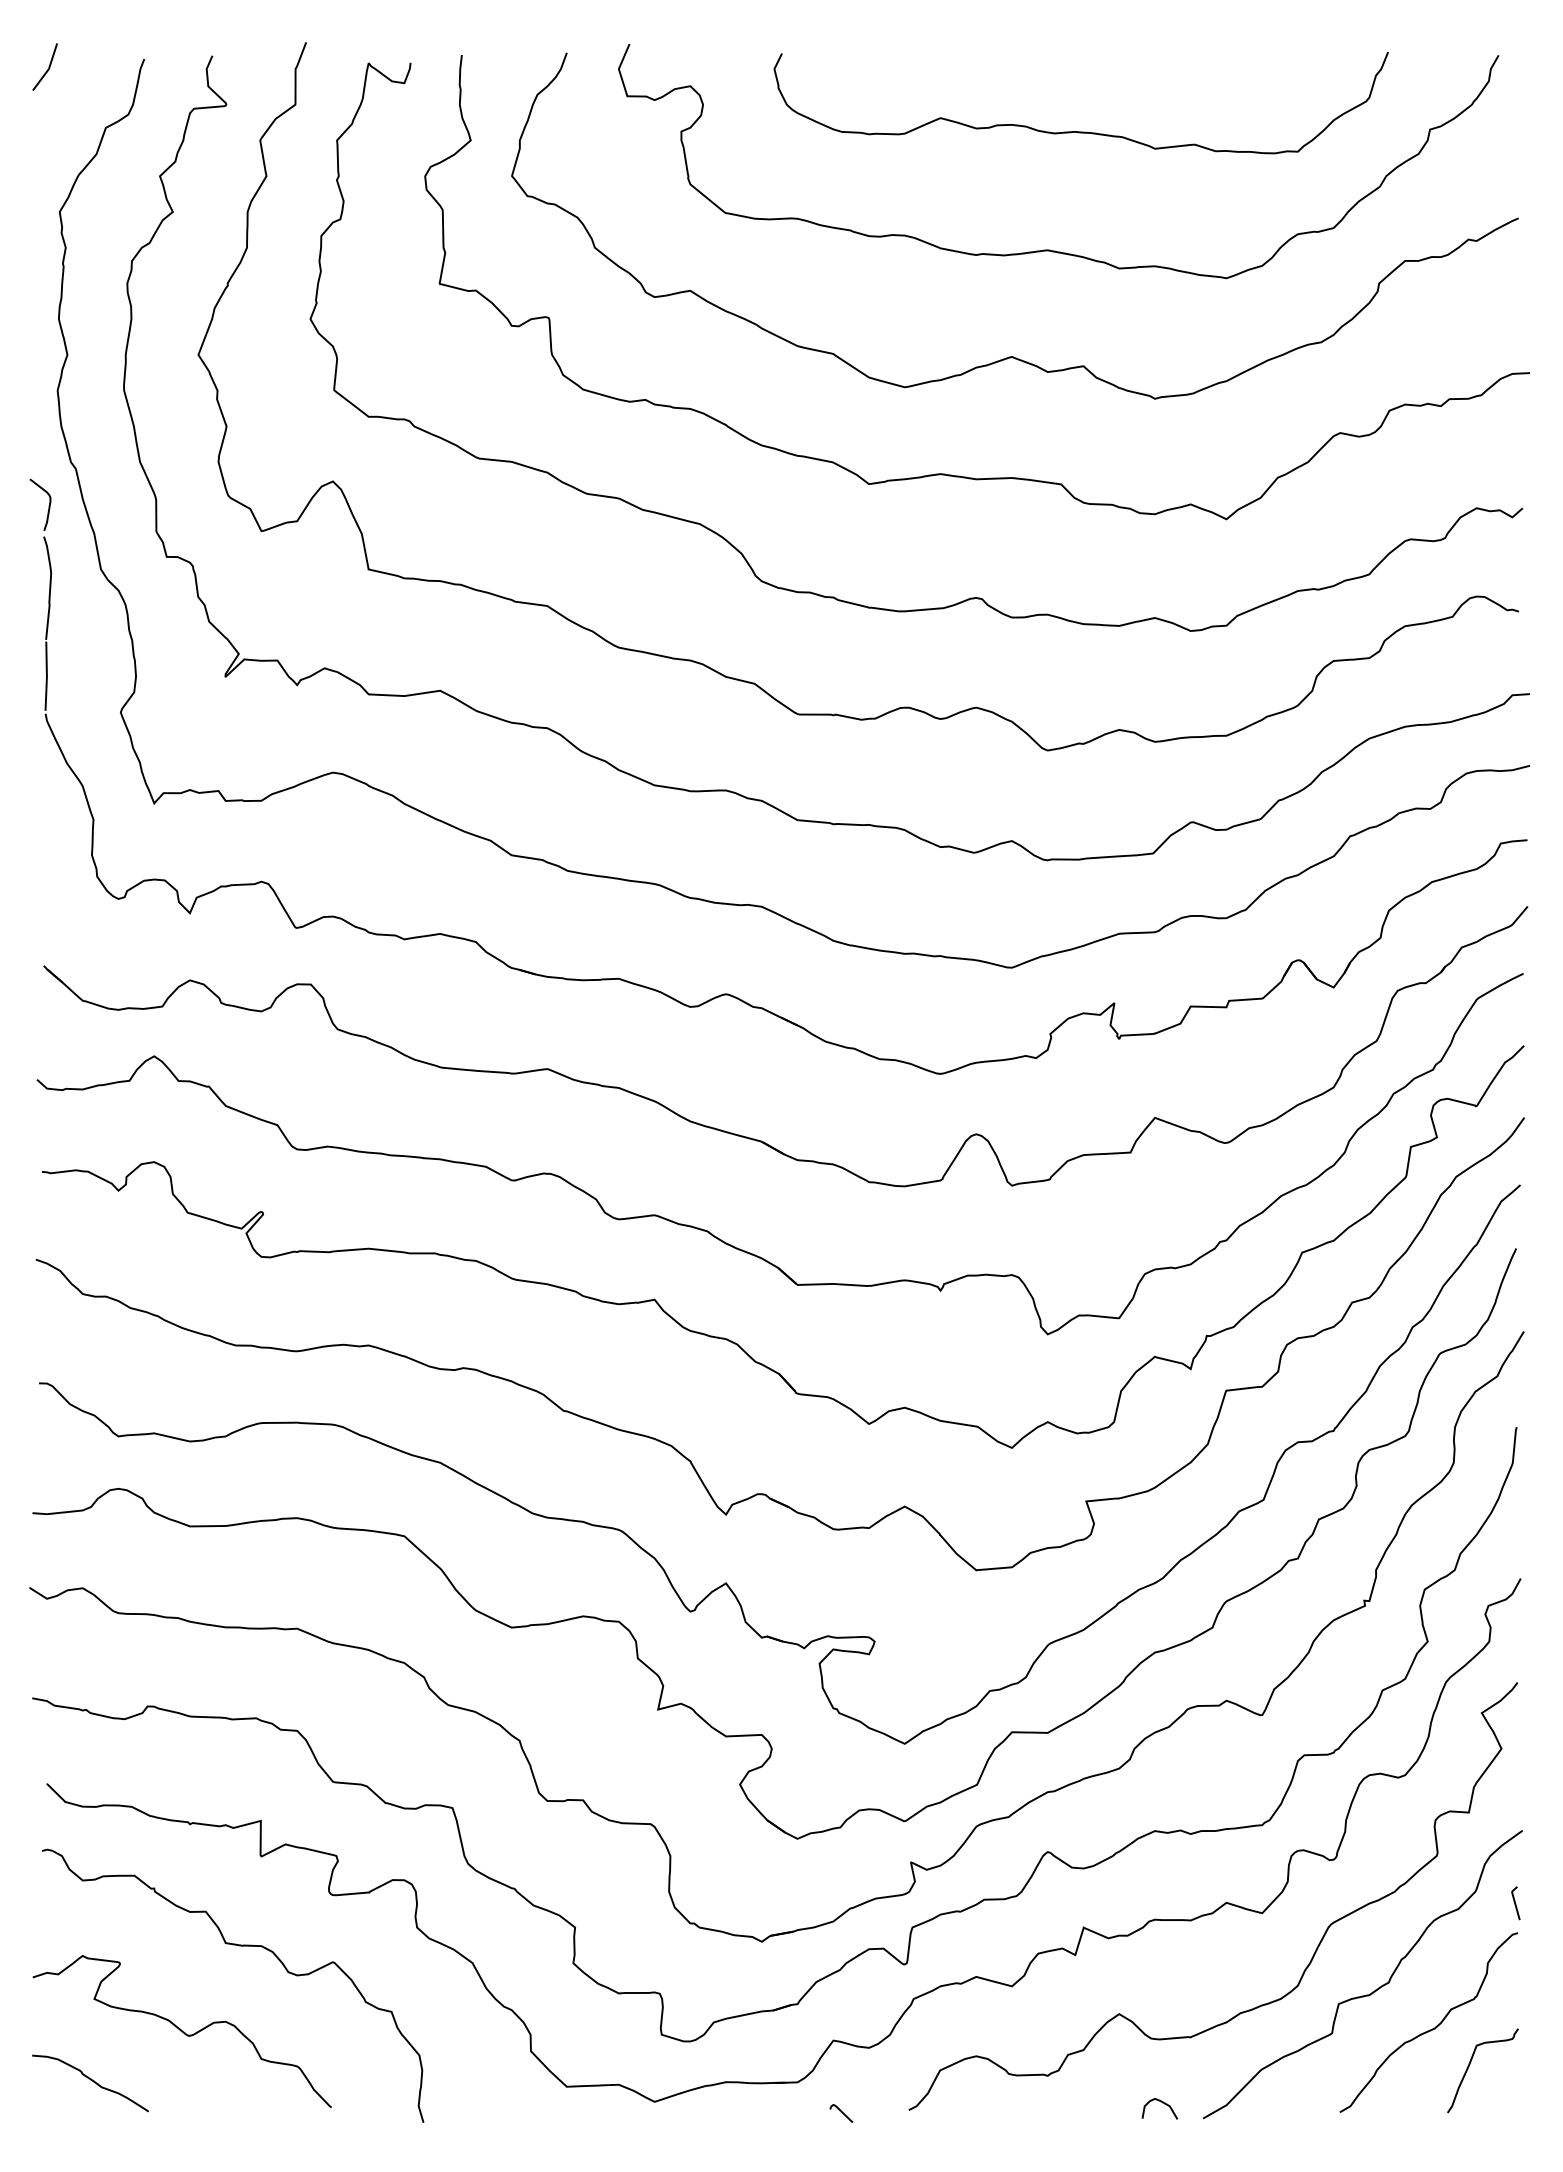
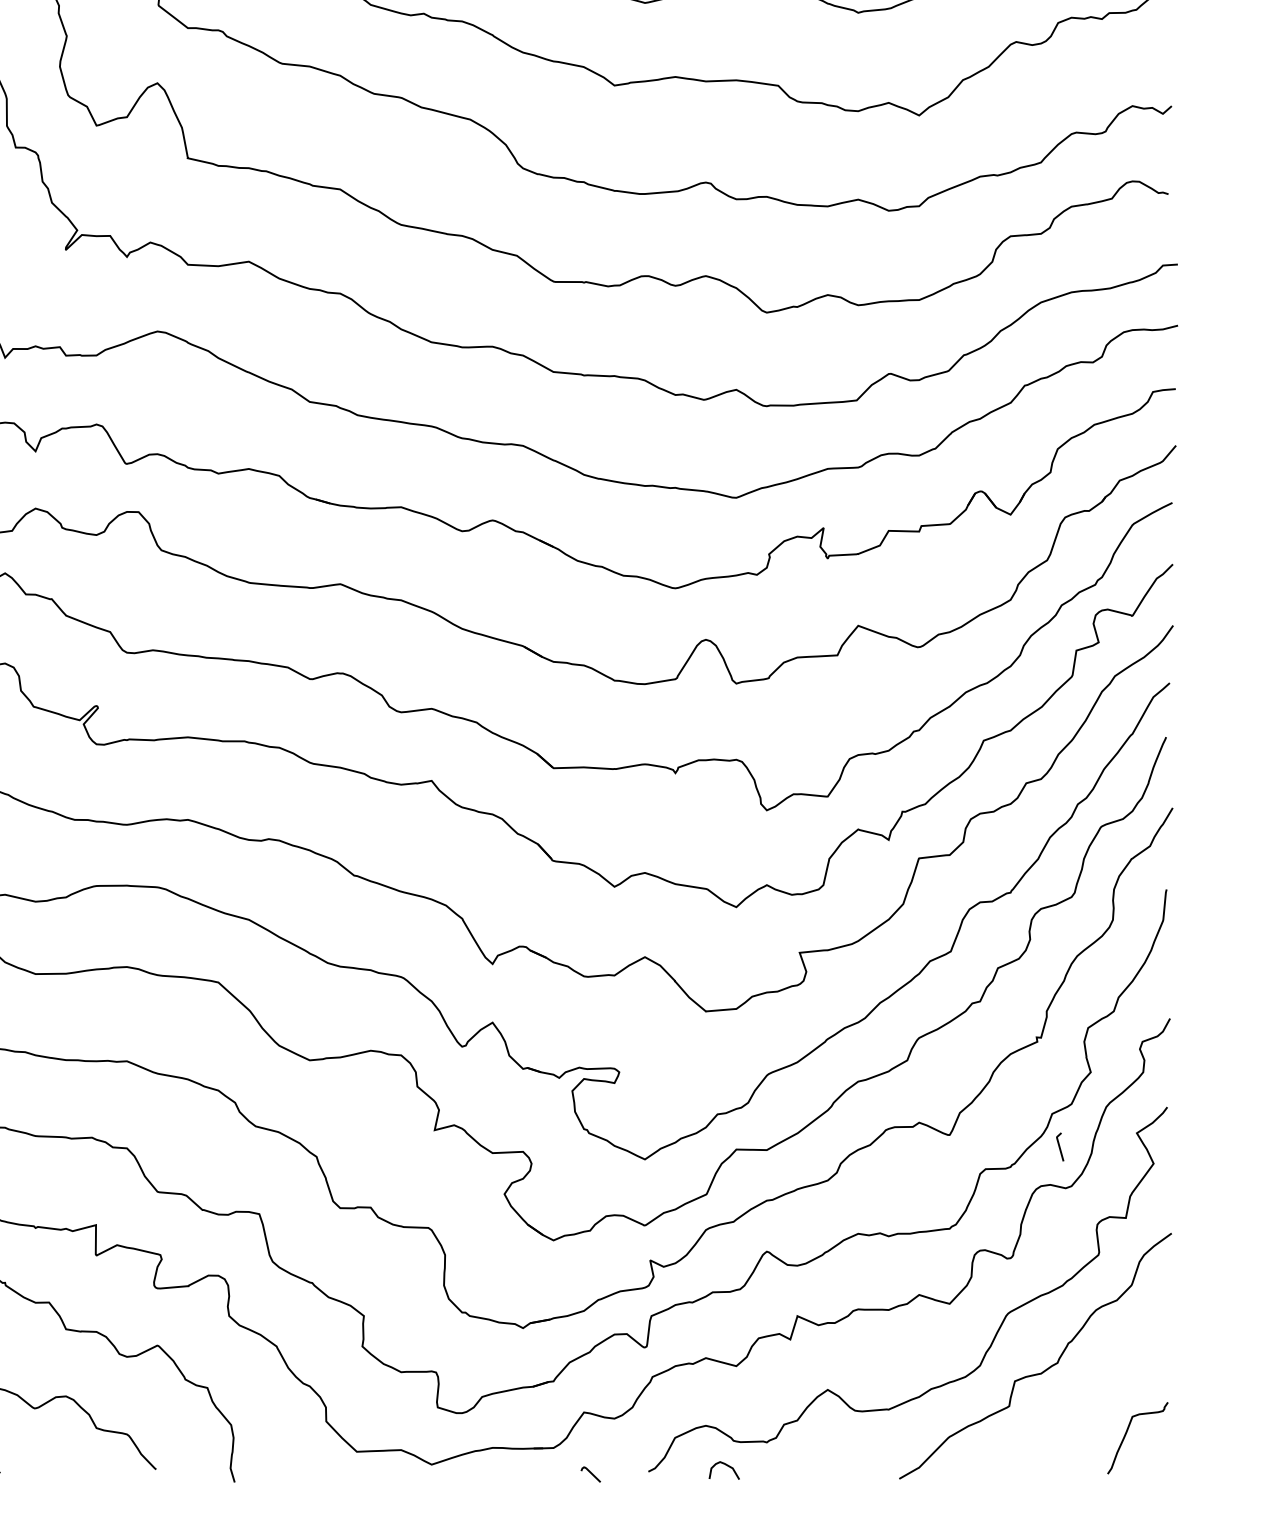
curve: (1515, 1903) -> (1059, 1147), moved
curve: (1429, 2029) -> (1092, 1402), removed
curve: (1162, 2103) -> (726, 1466), moved

